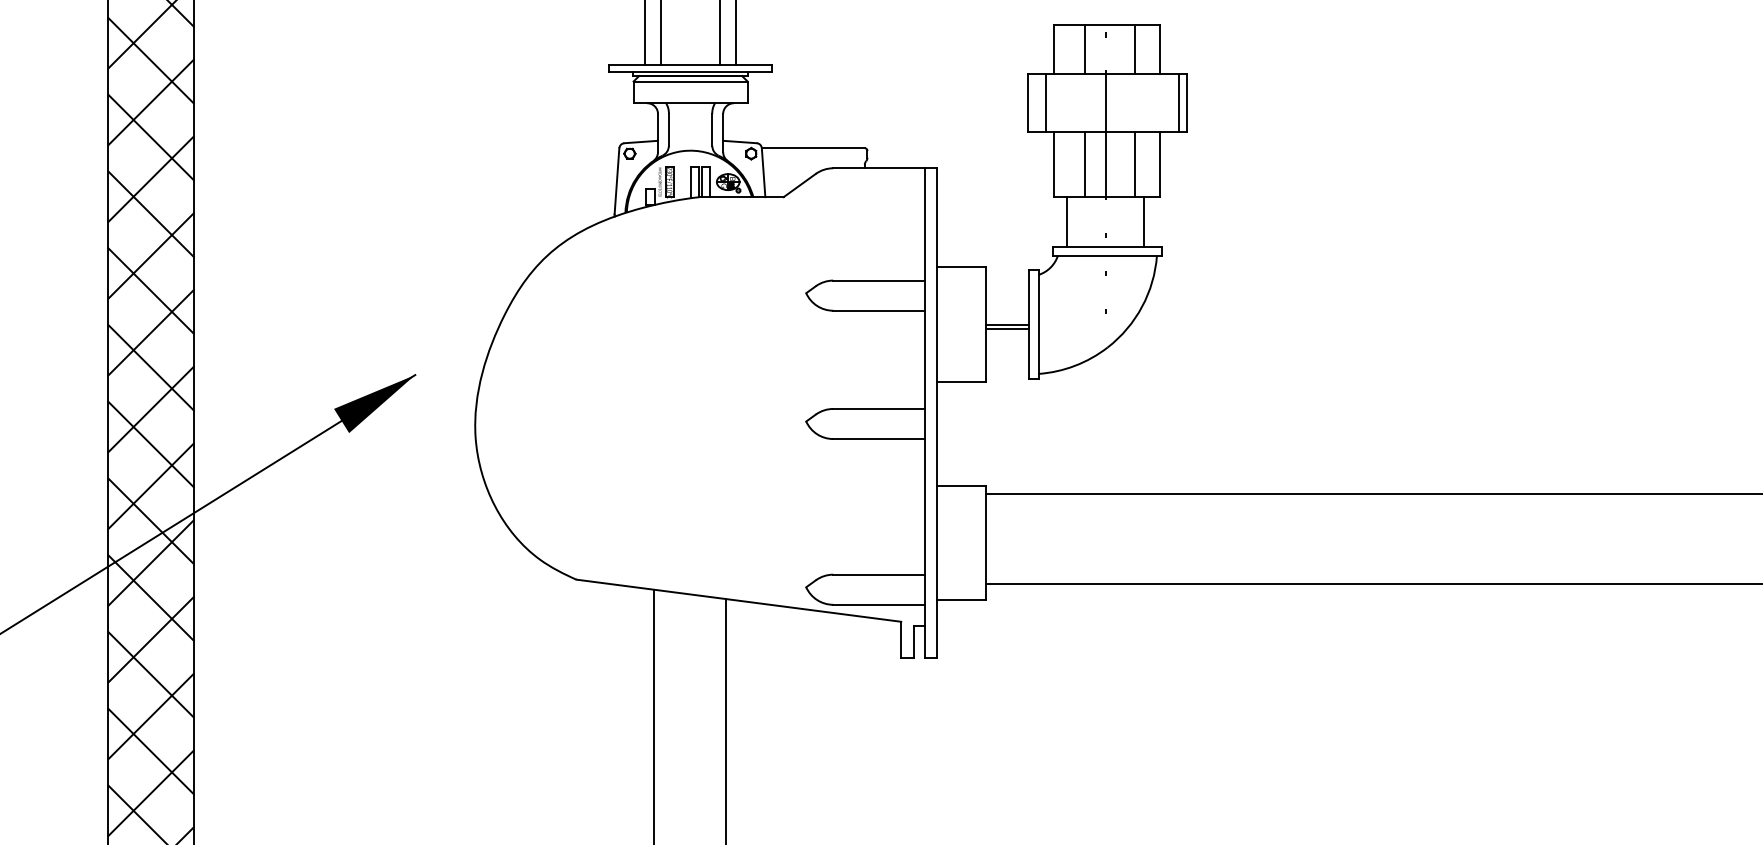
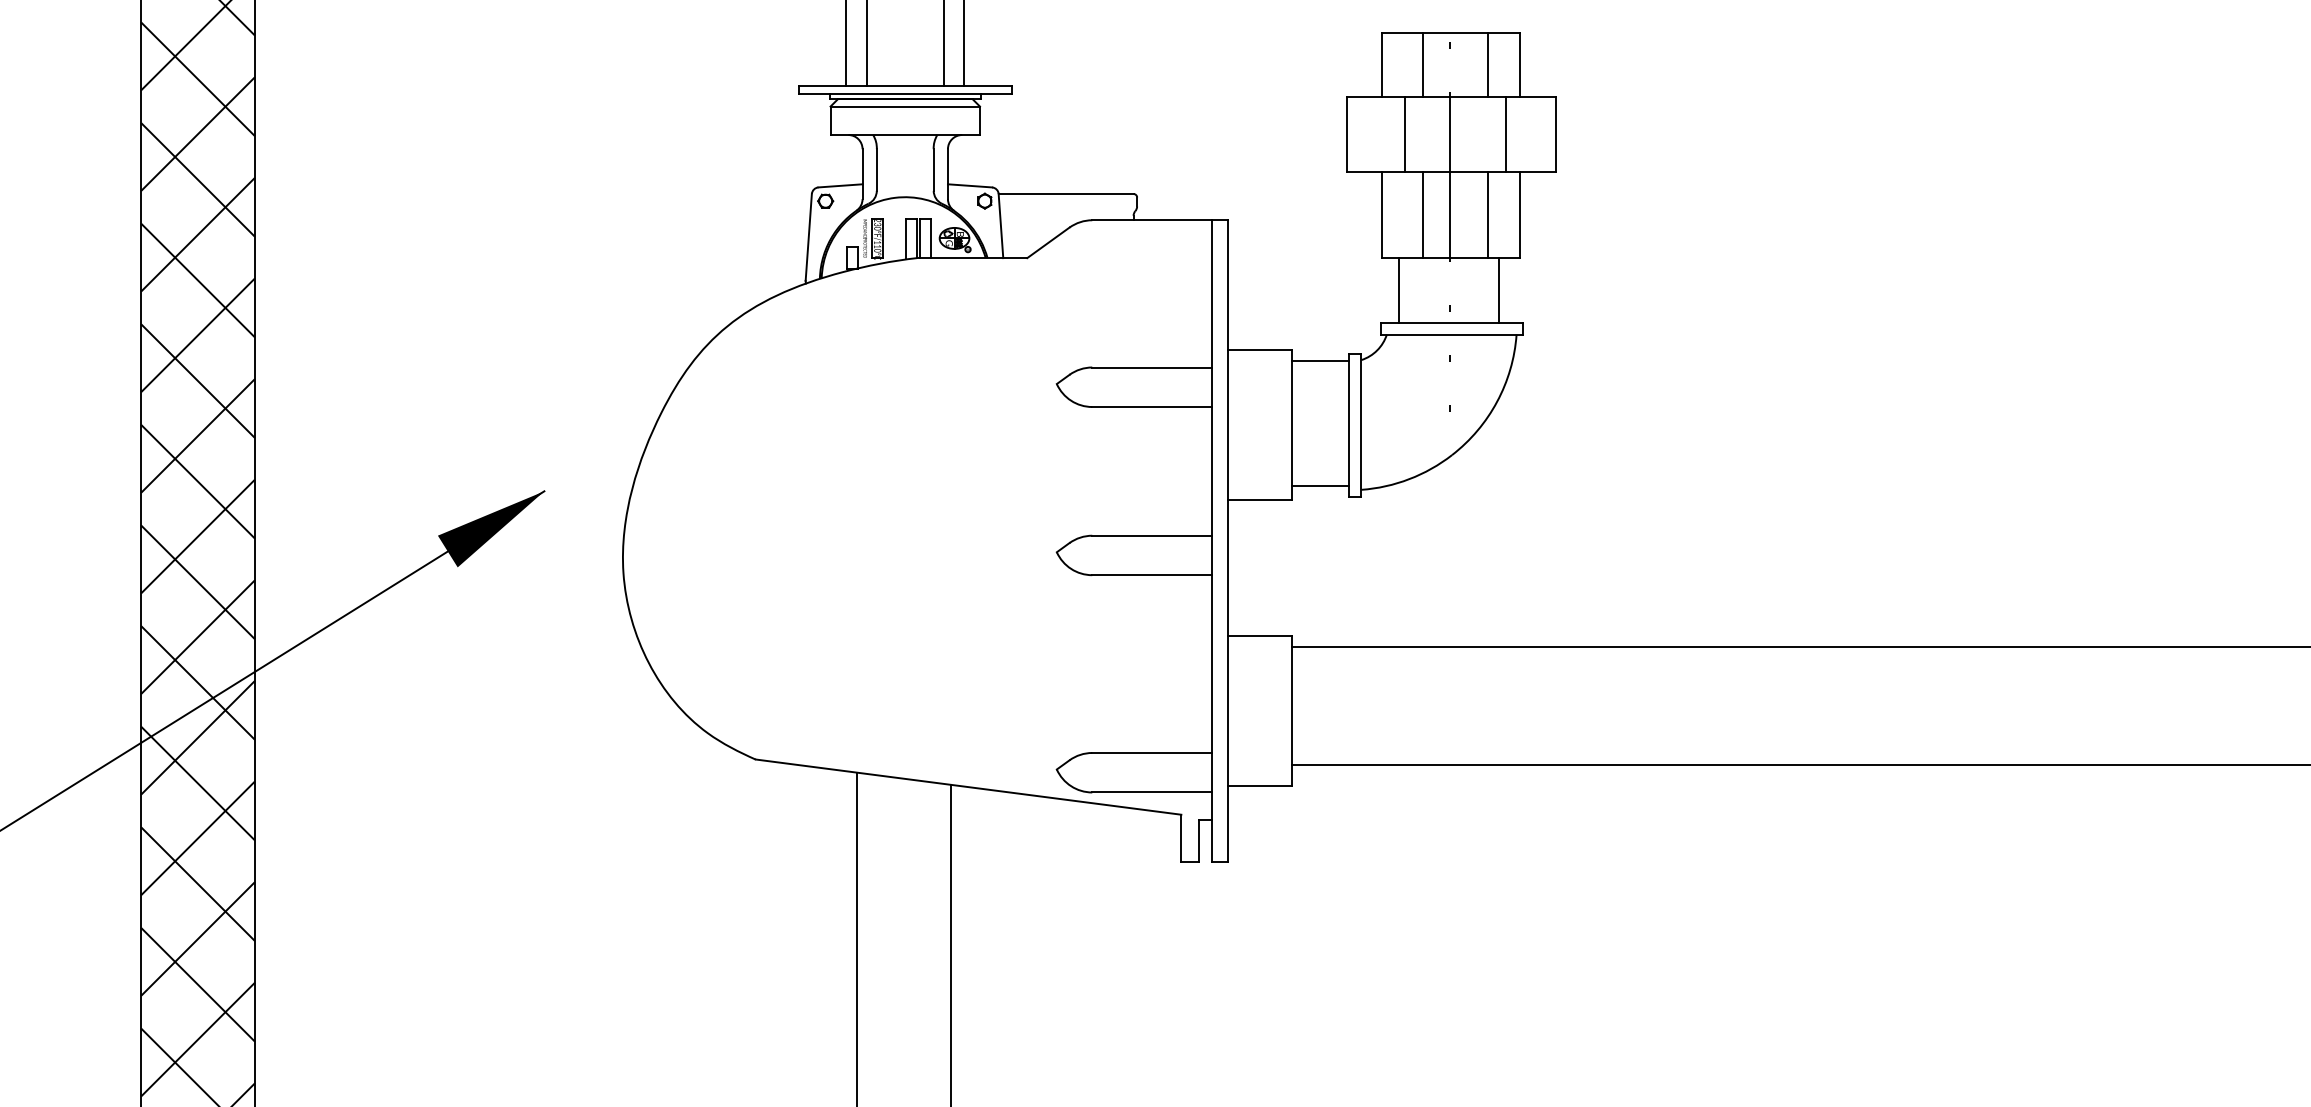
line: (1046, 102) -> (1405, 134), moved
line: (1179, 102) -> (1506, 134), moved
line: (1007, 324) -> (1320, 361), moved
line: (1007, 329) -> (1320, 486), moved

